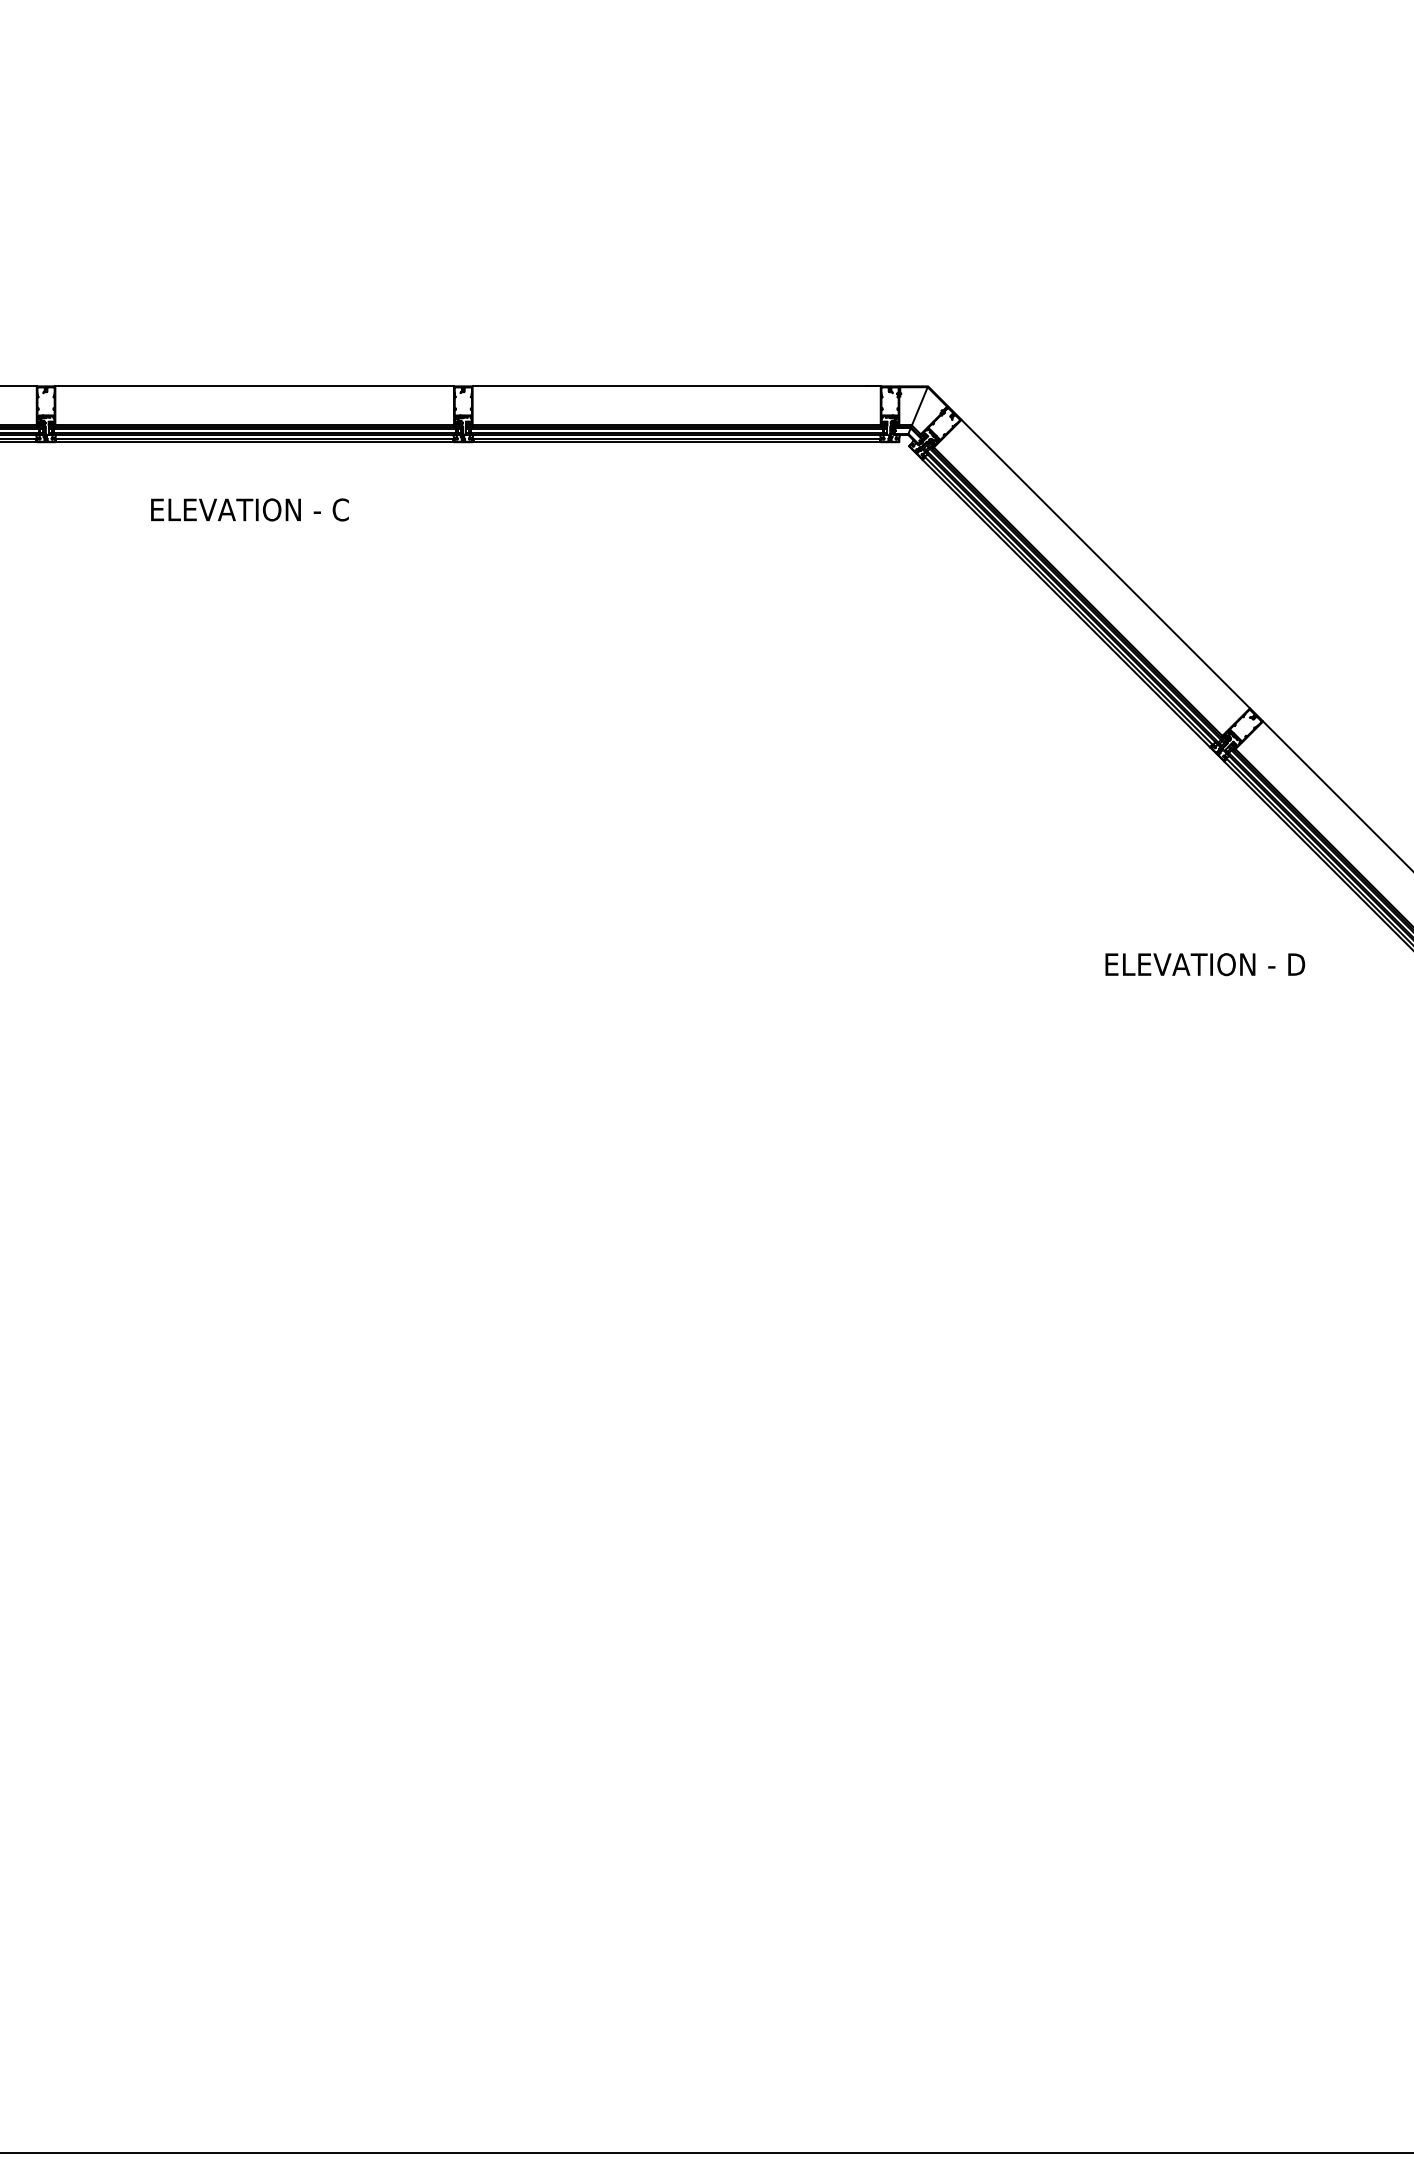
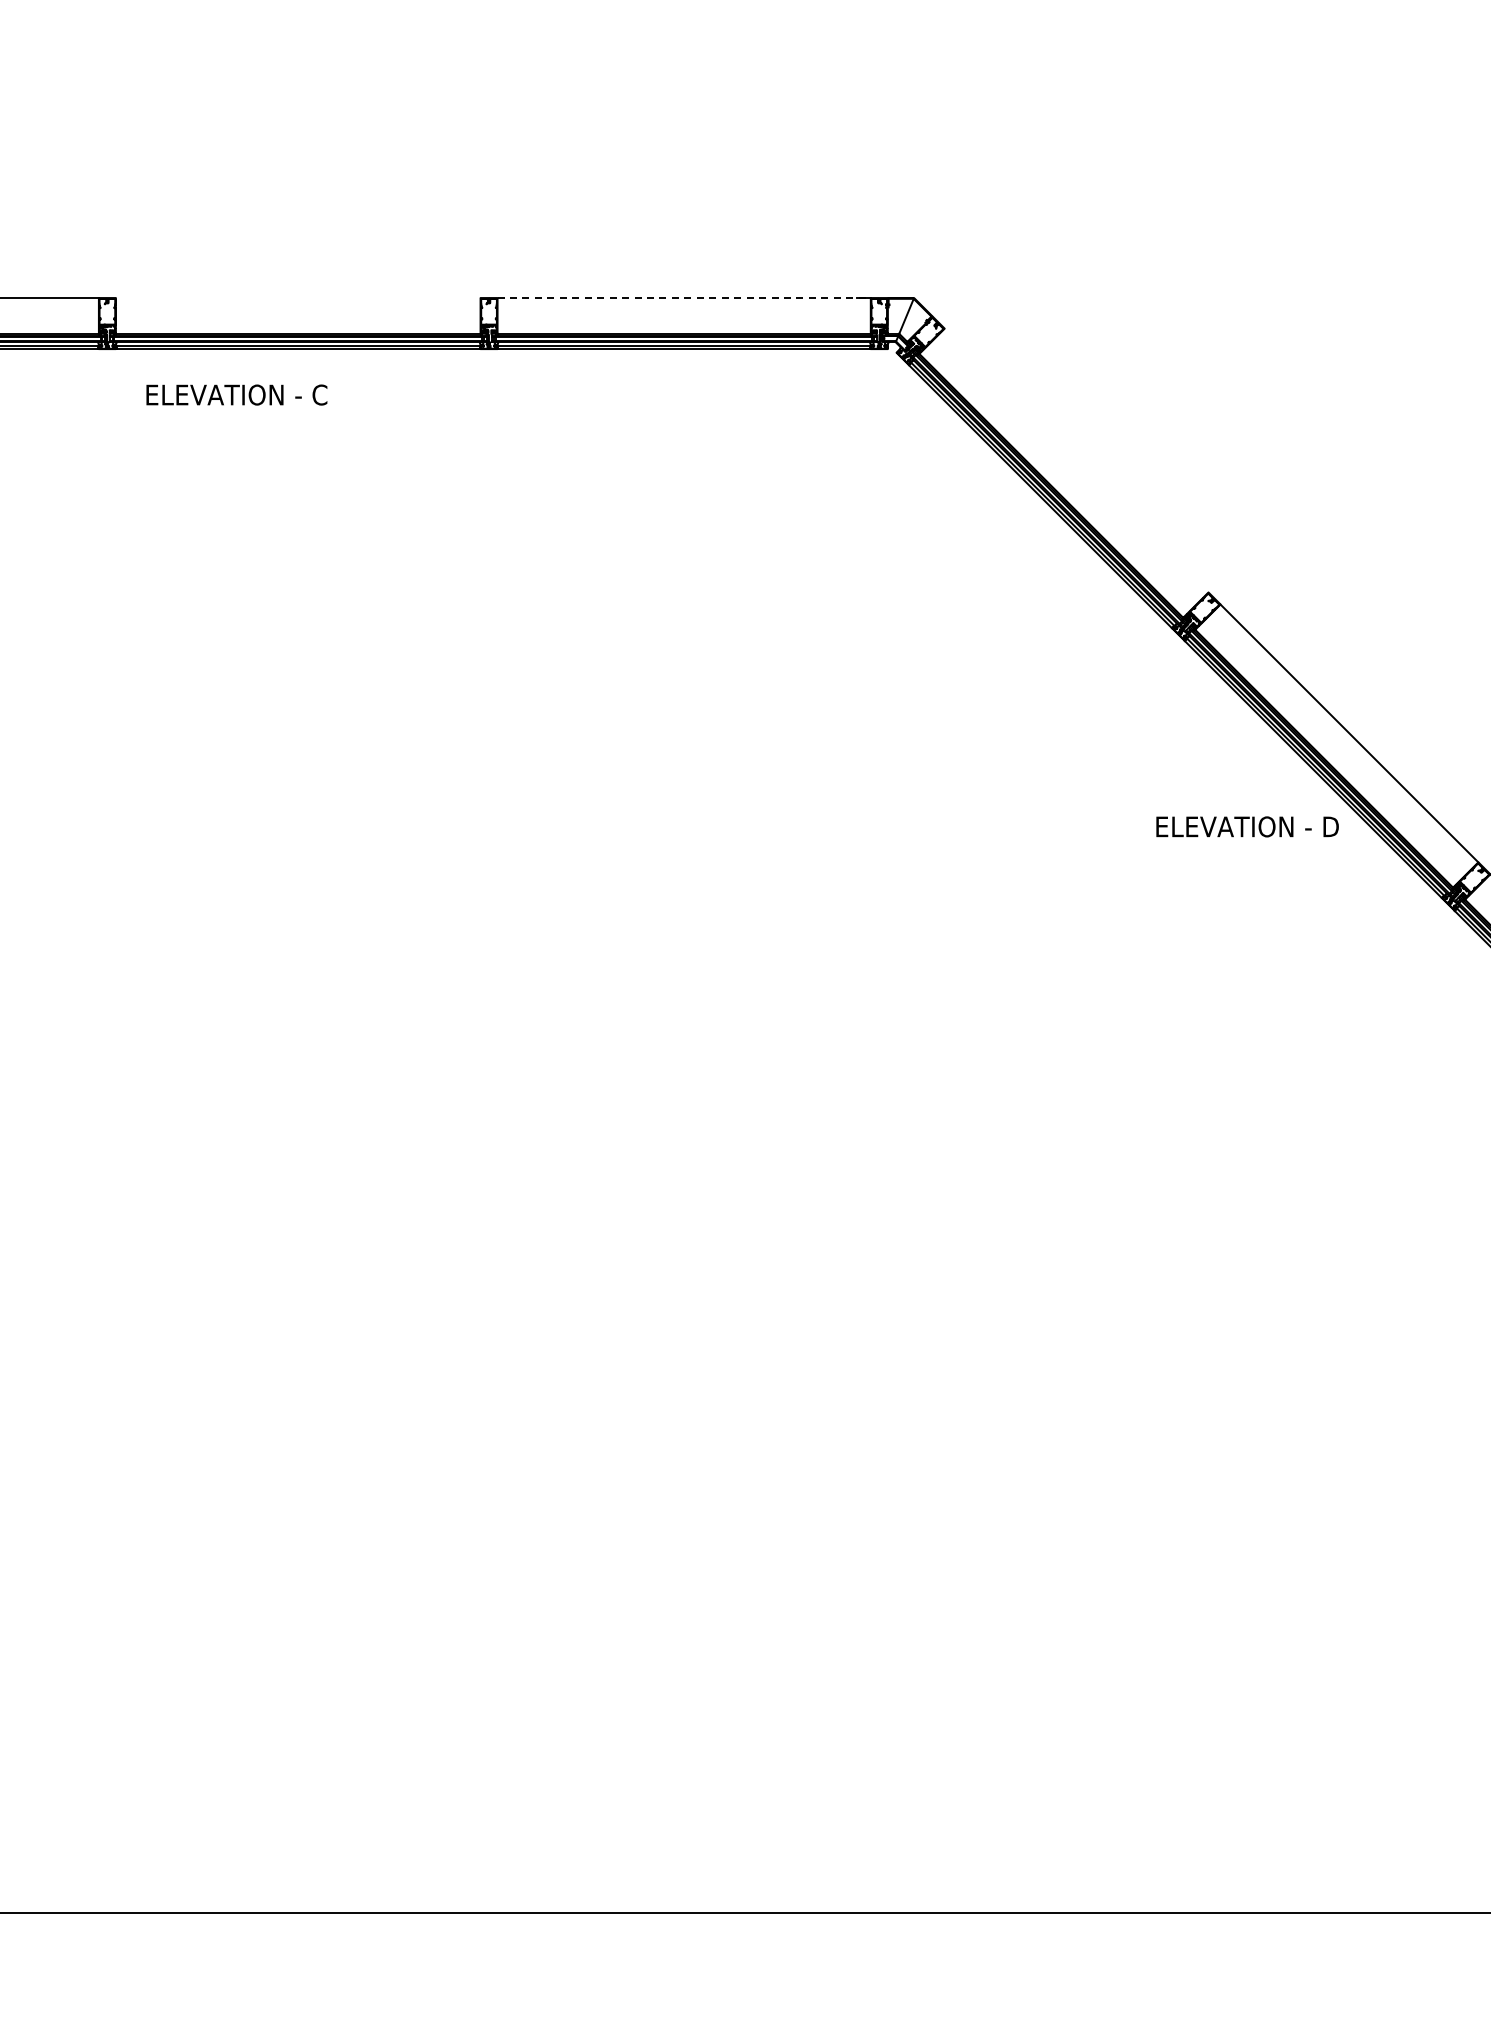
line: (253, 386) -> (297, 298), removed
line: (677, 386) -> (684, 298), solid -> dashed
text: (249, 509) -> (236, 394), moved
line: (1105, 563) -> (1076, 460), removed
text: (1205, 964) -> (1247, 826), moved

